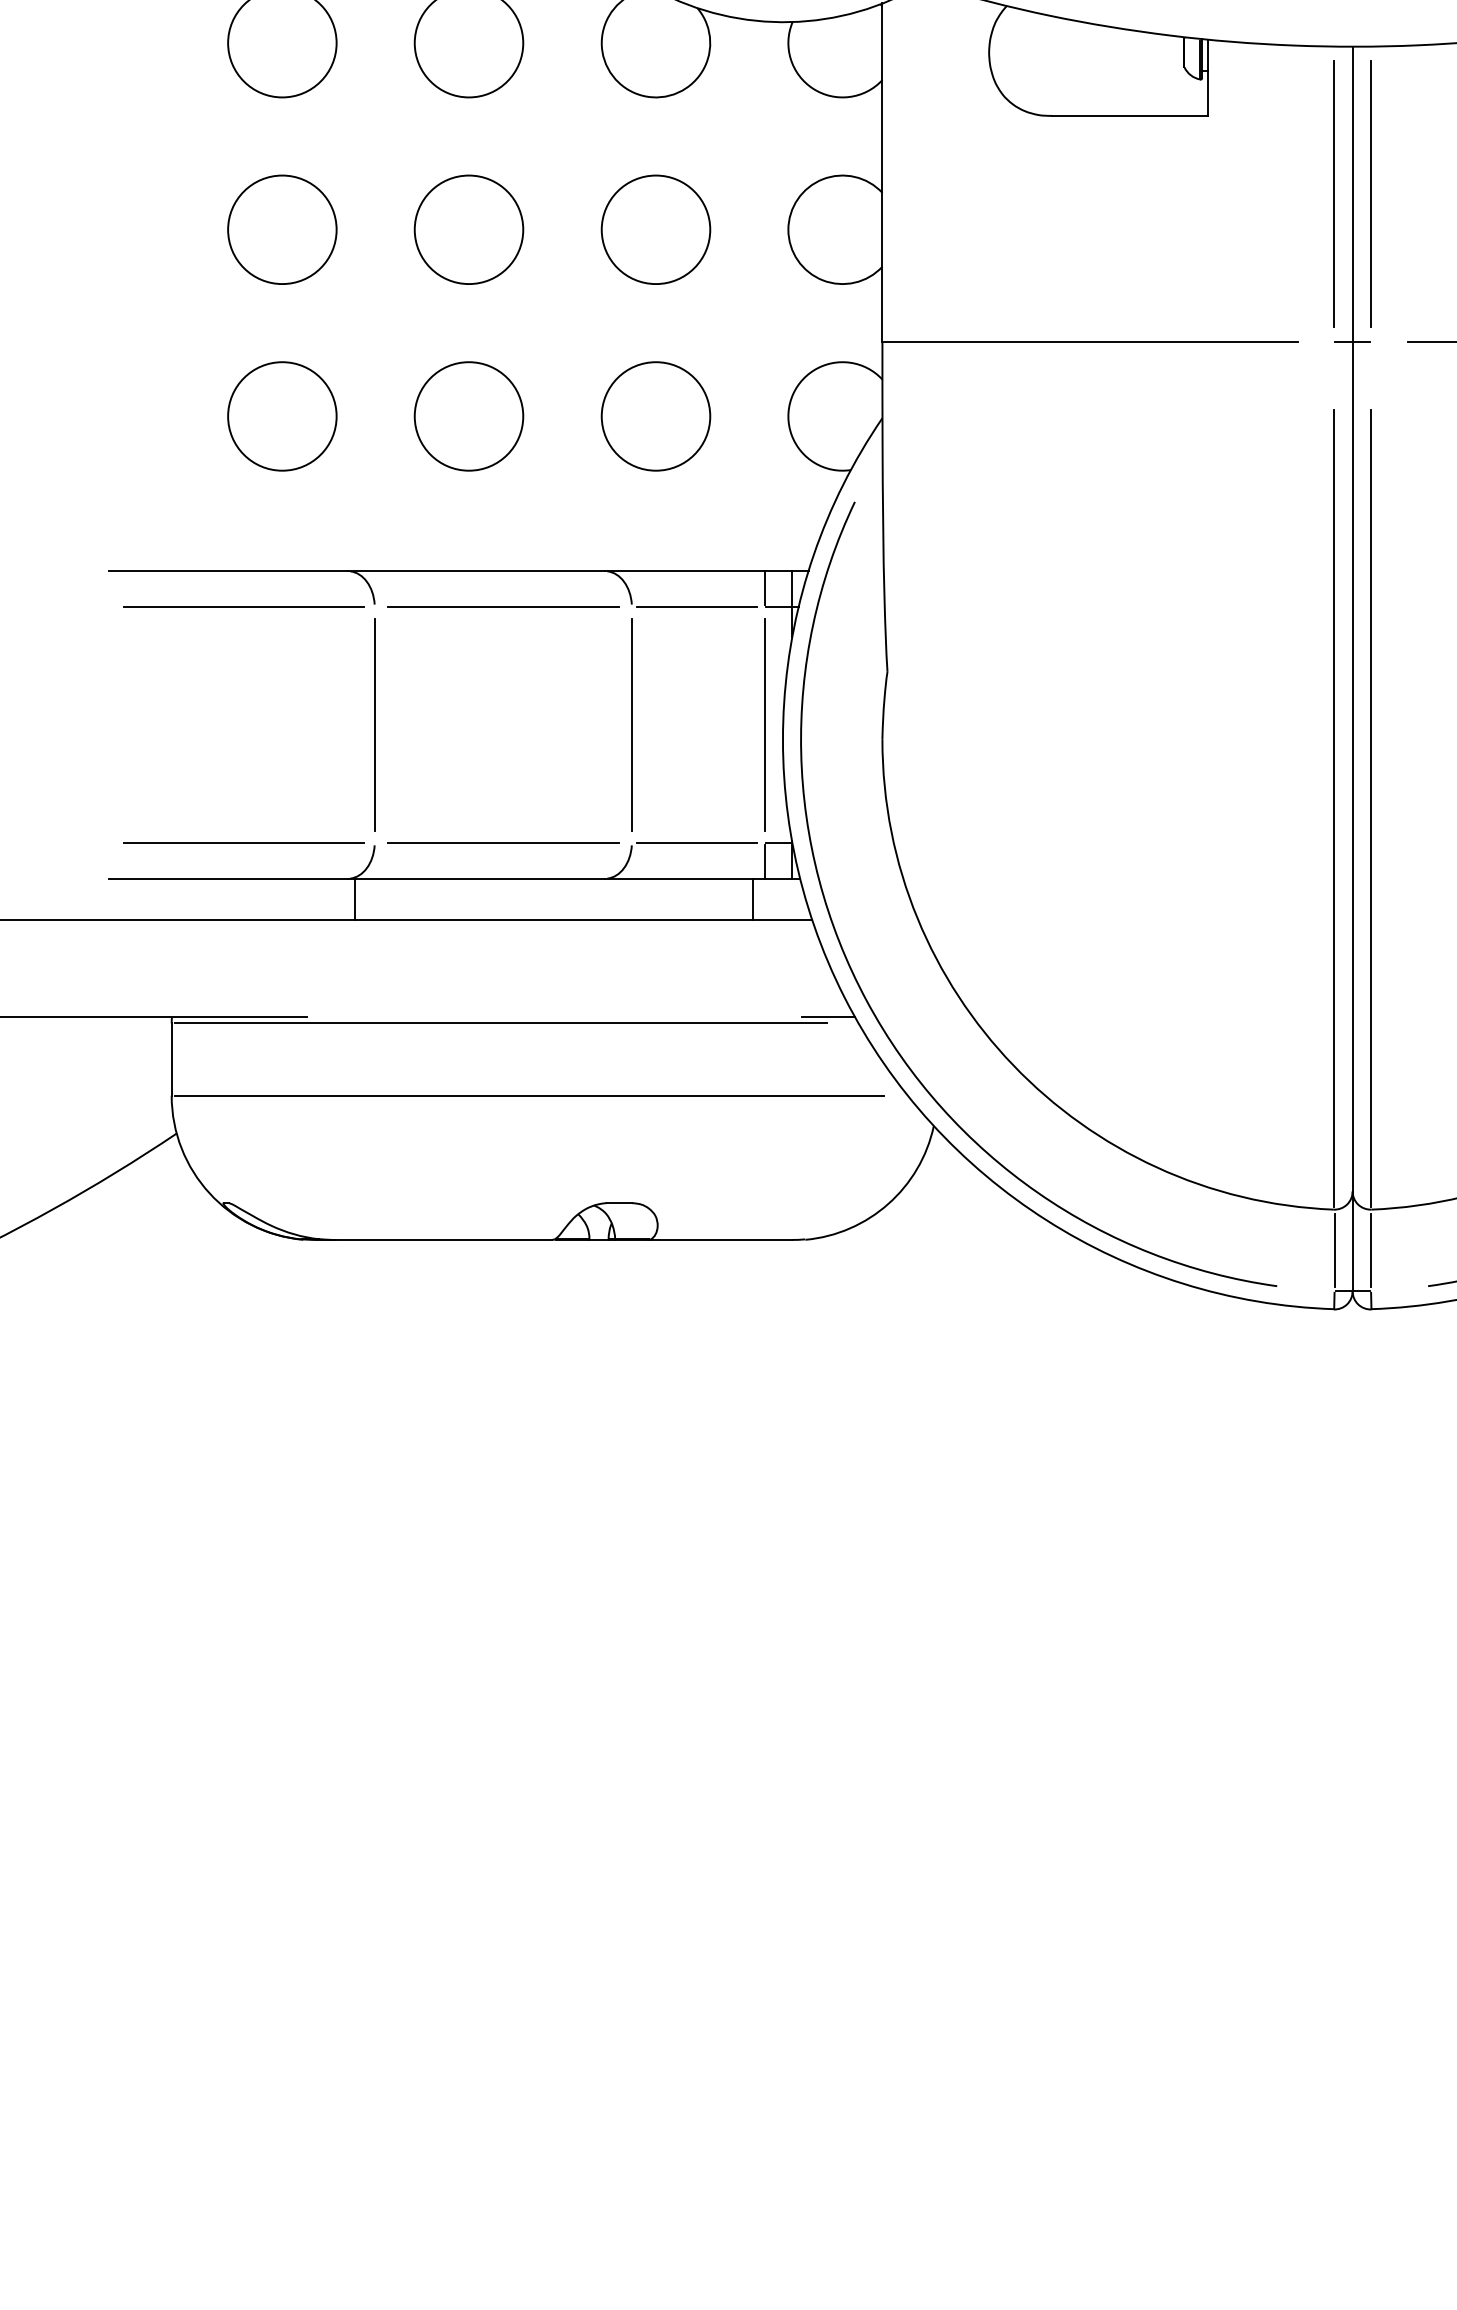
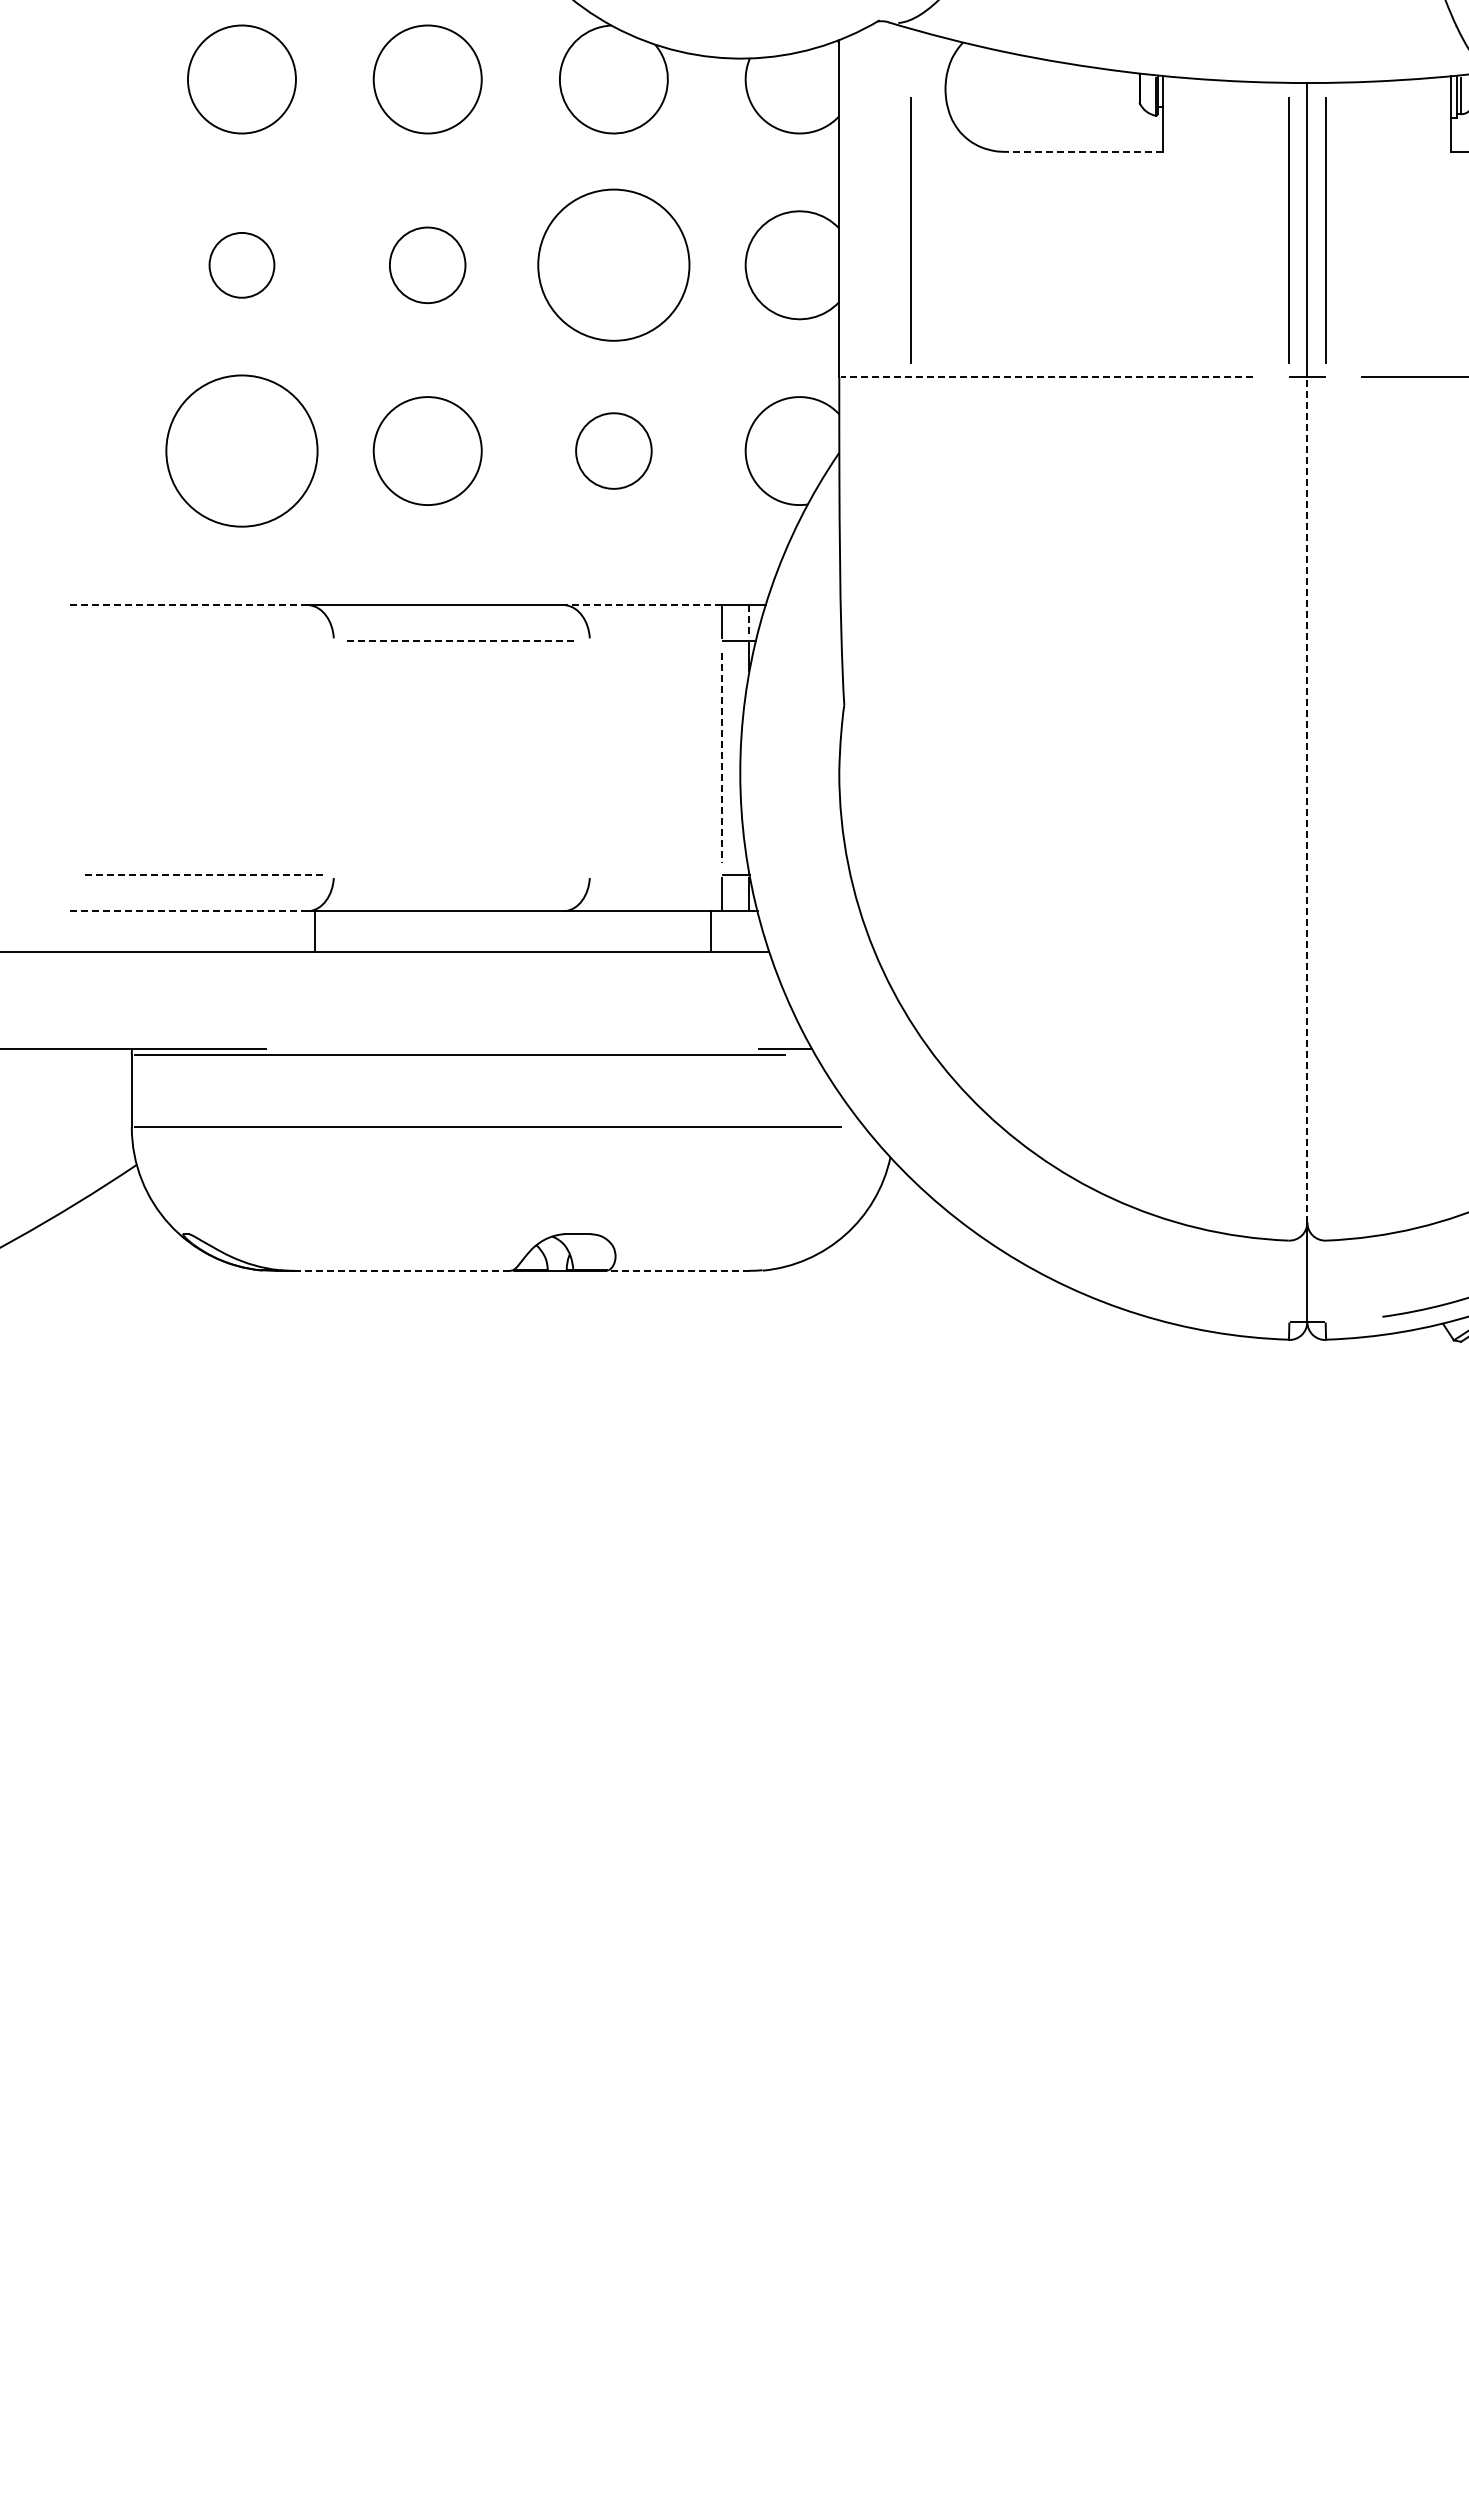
line: (1129, 115) -> (1085, 151), solid -> dashed
line: (953, 194) -> (910, 230), added
circle: (281, 230) -> (241, 265), size x0.6
circle: (468, 230) -> (427, 265), size x0.7
circle: (655, 230) -> (613, 265), size x1.4
line: (1090, 341) -> (1046, 376), solid -> dashed
circle: (281, 416) -> (241, 451), size x1.4
circle: (655, 416) -> (613, 451), size x0.7
line: (228, 571) -> (188, 605), solid -> dashed
line: (684, 571) -> (642, 605), solid -> dashed
line: (792, 587) -> (749, 621), solid -> dashed
line: (243, 607) -> (203, 641), removed
line: (503, 607) -> (462, 641), solid -> dashed
line: (696, 607) -> (654, 641), removed
line: (375, 724) -> (334, 757), removed
line: (631, 724) -> (589, 757), removed
line: (764, 725) -> (721, 758), solid -> dashed
line: (1352, 766) -> (1307, 799), solid -> dashed
line: (1333, 808) -> (1288, 841), removed
line: (1371, 808) -> (1326, 841), removed
line: (244, 842) -> (204, 875), solid -> dashed
line: (502, 842) -> (461, 875), removed
line: (696, 842) -> (654, 875), removed
line: (228, 878) -> (188, 911), solid -> dashed
arc: (859, 984) -> (816, 1016), removed
line: (443, 1240) -> (402, 1271), solid -> dashed
line: (719, 1240) -> (677, 1271), solid -> dashed
line: (1334, 1249) -> (1289, 1280), removed
line: (1370, 1249) -> (1325, 1280), removed

